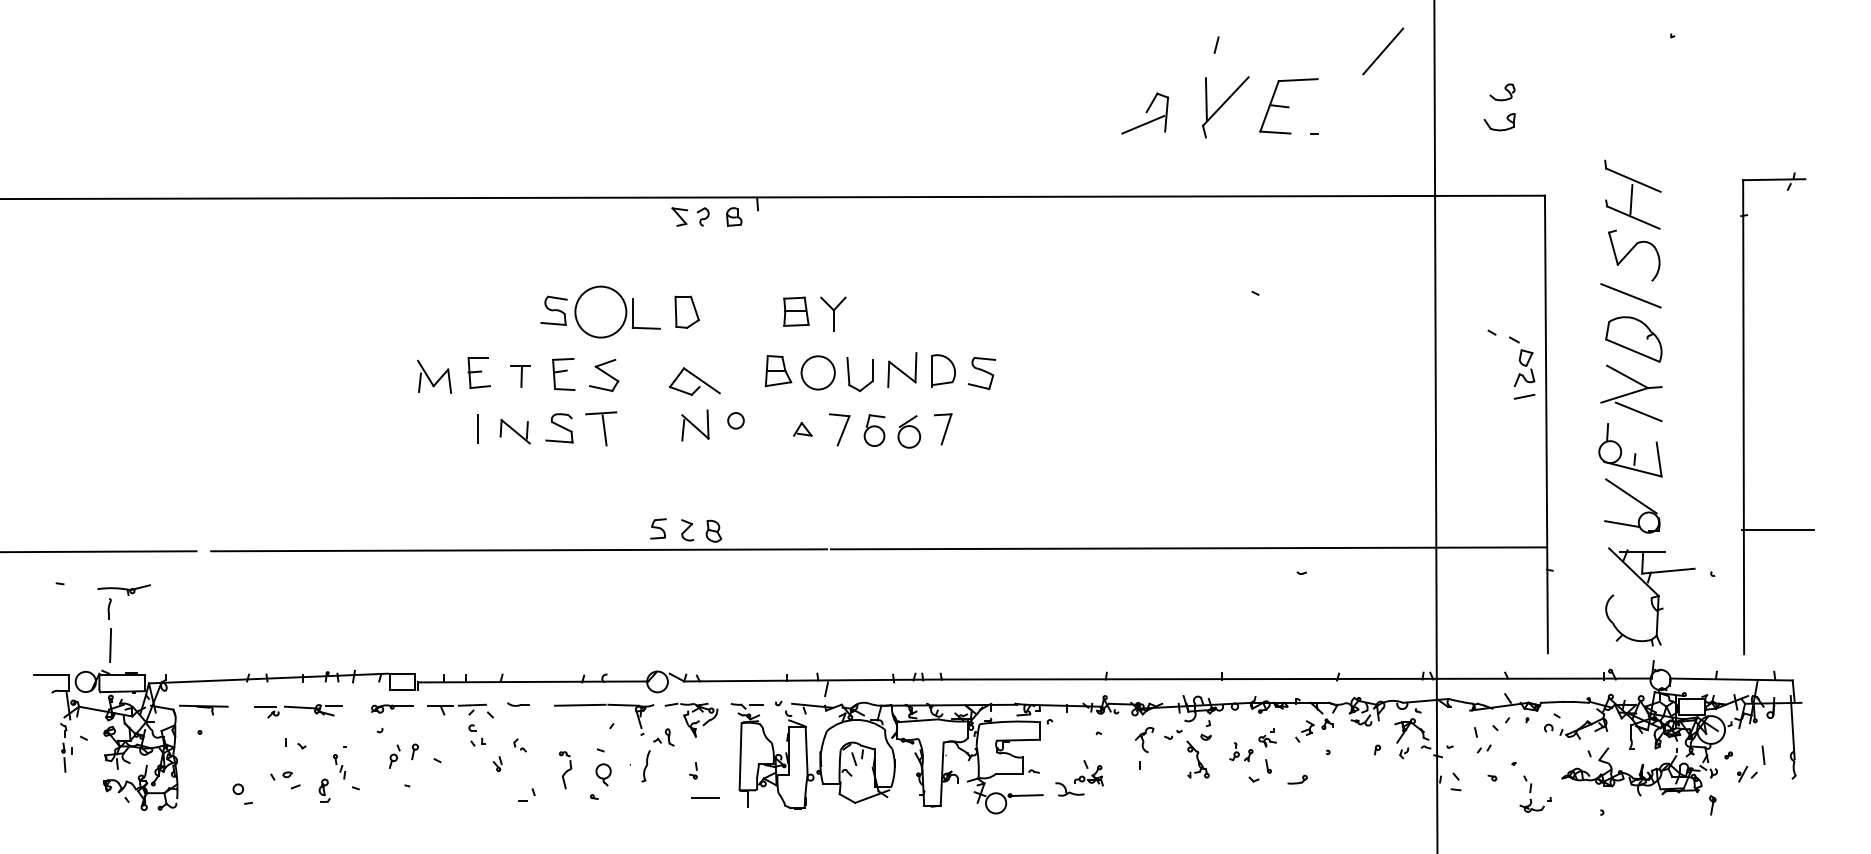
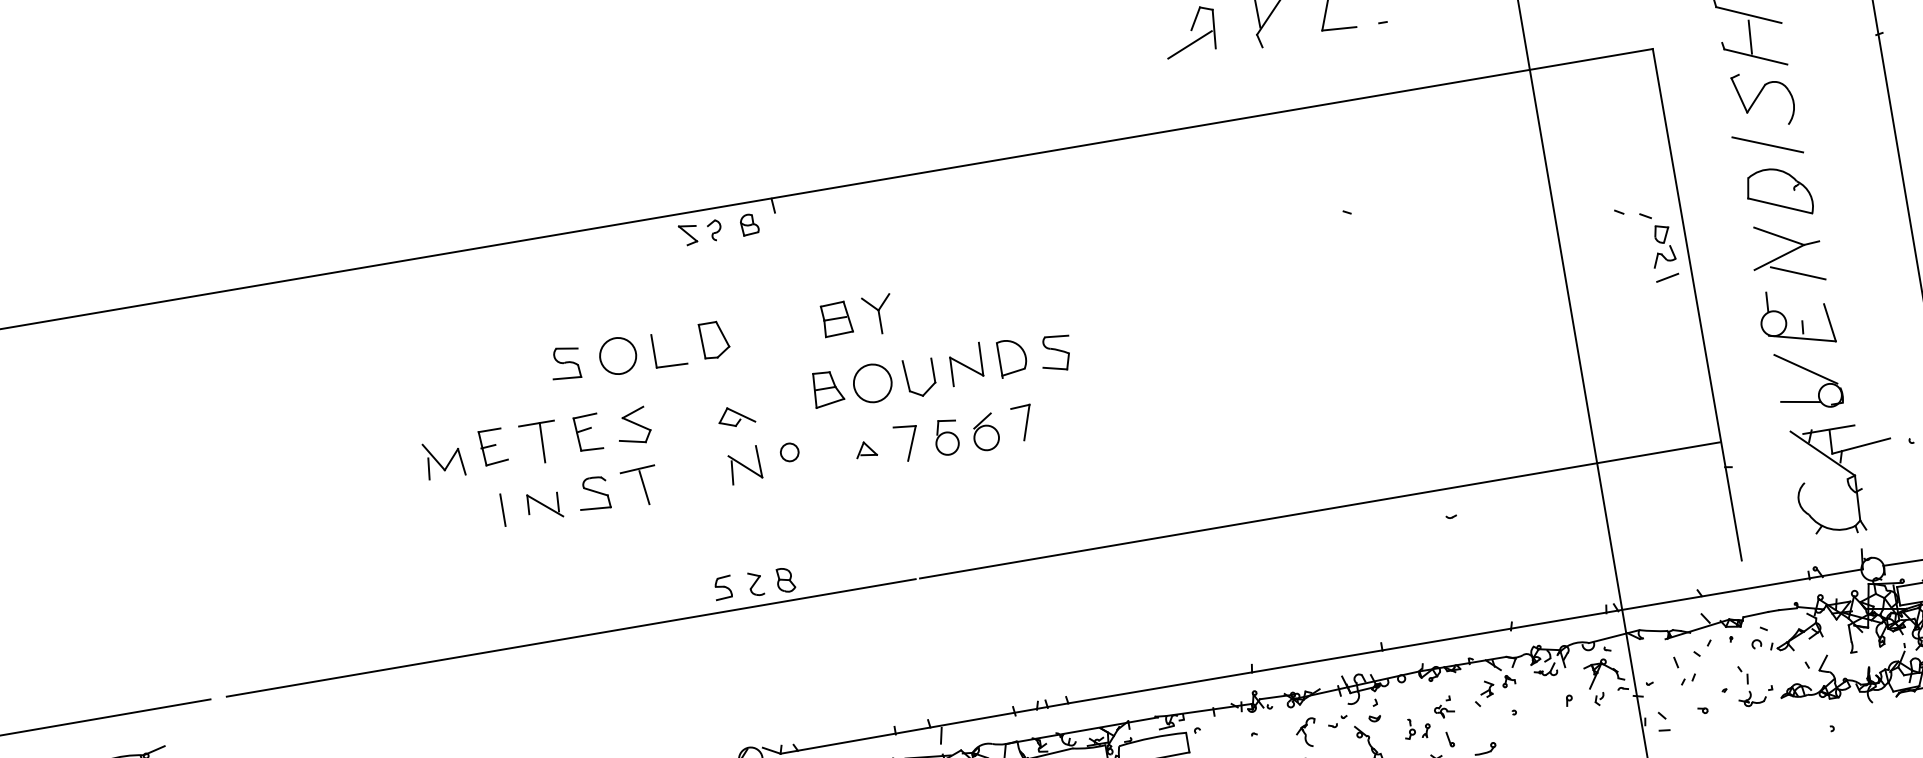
circle: (600, 312) -> (617, 356), size x0.62
part: (520, 376) -> (540, 443), size x1.67
part: (694, 381) -> (735, 416), size x0.62
part: (1535, 793) -> (1753, 684), moved

